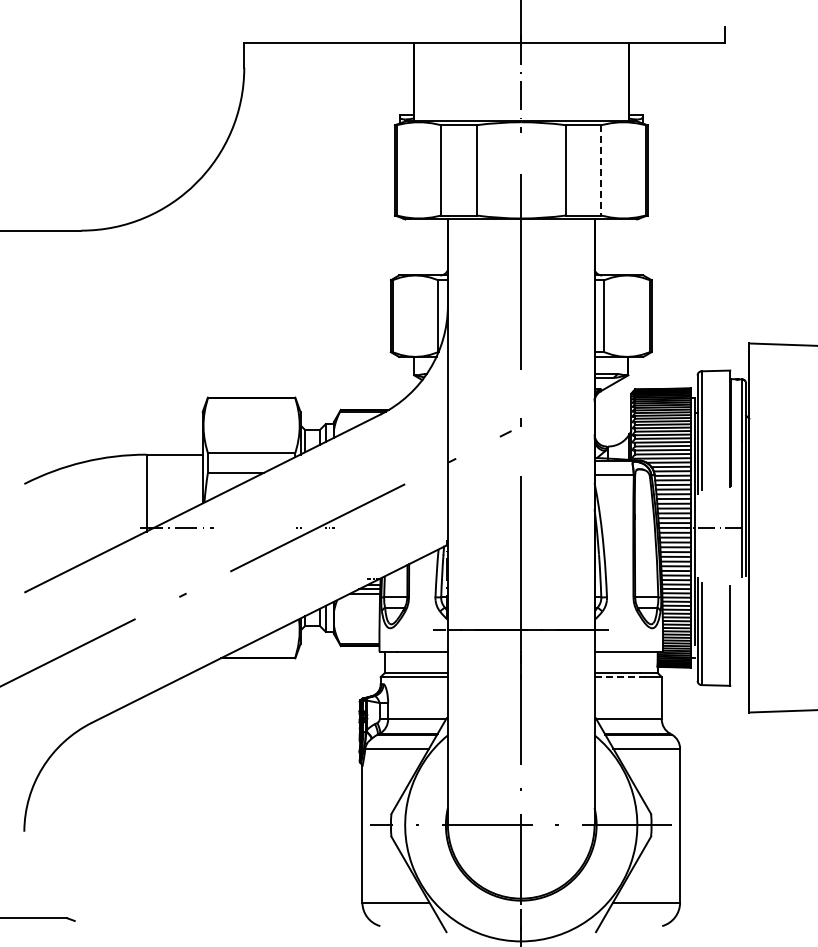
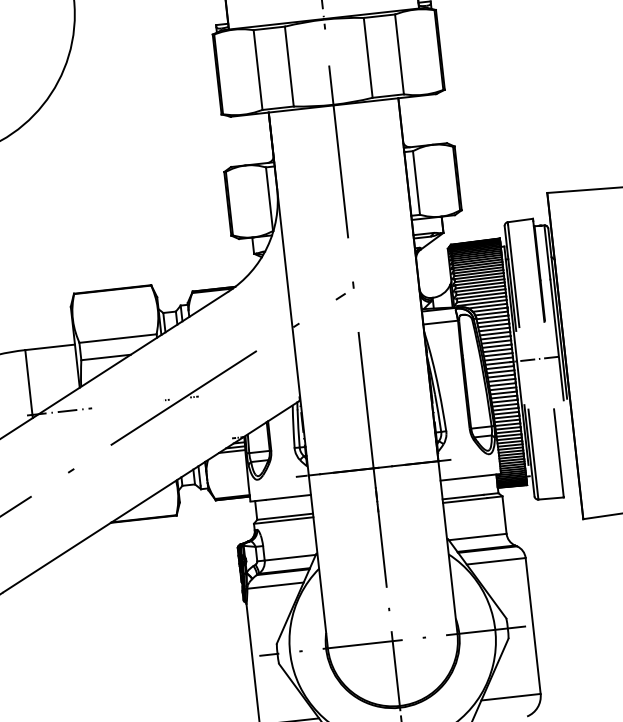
line: (601, 170) -> (399, 54), dashed -> solid
line: (620, 677) -> (465, 500), dashed -> solid

